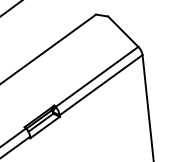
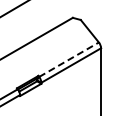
line: (97, 76) -> (69, 59), solid -> dashed

